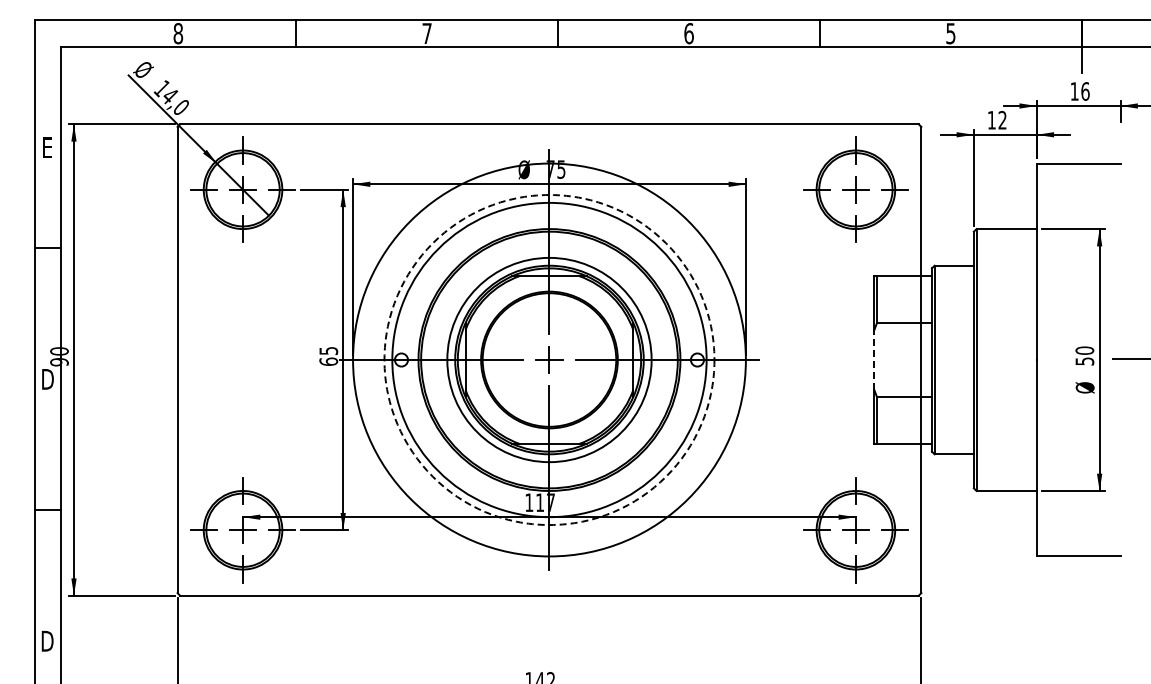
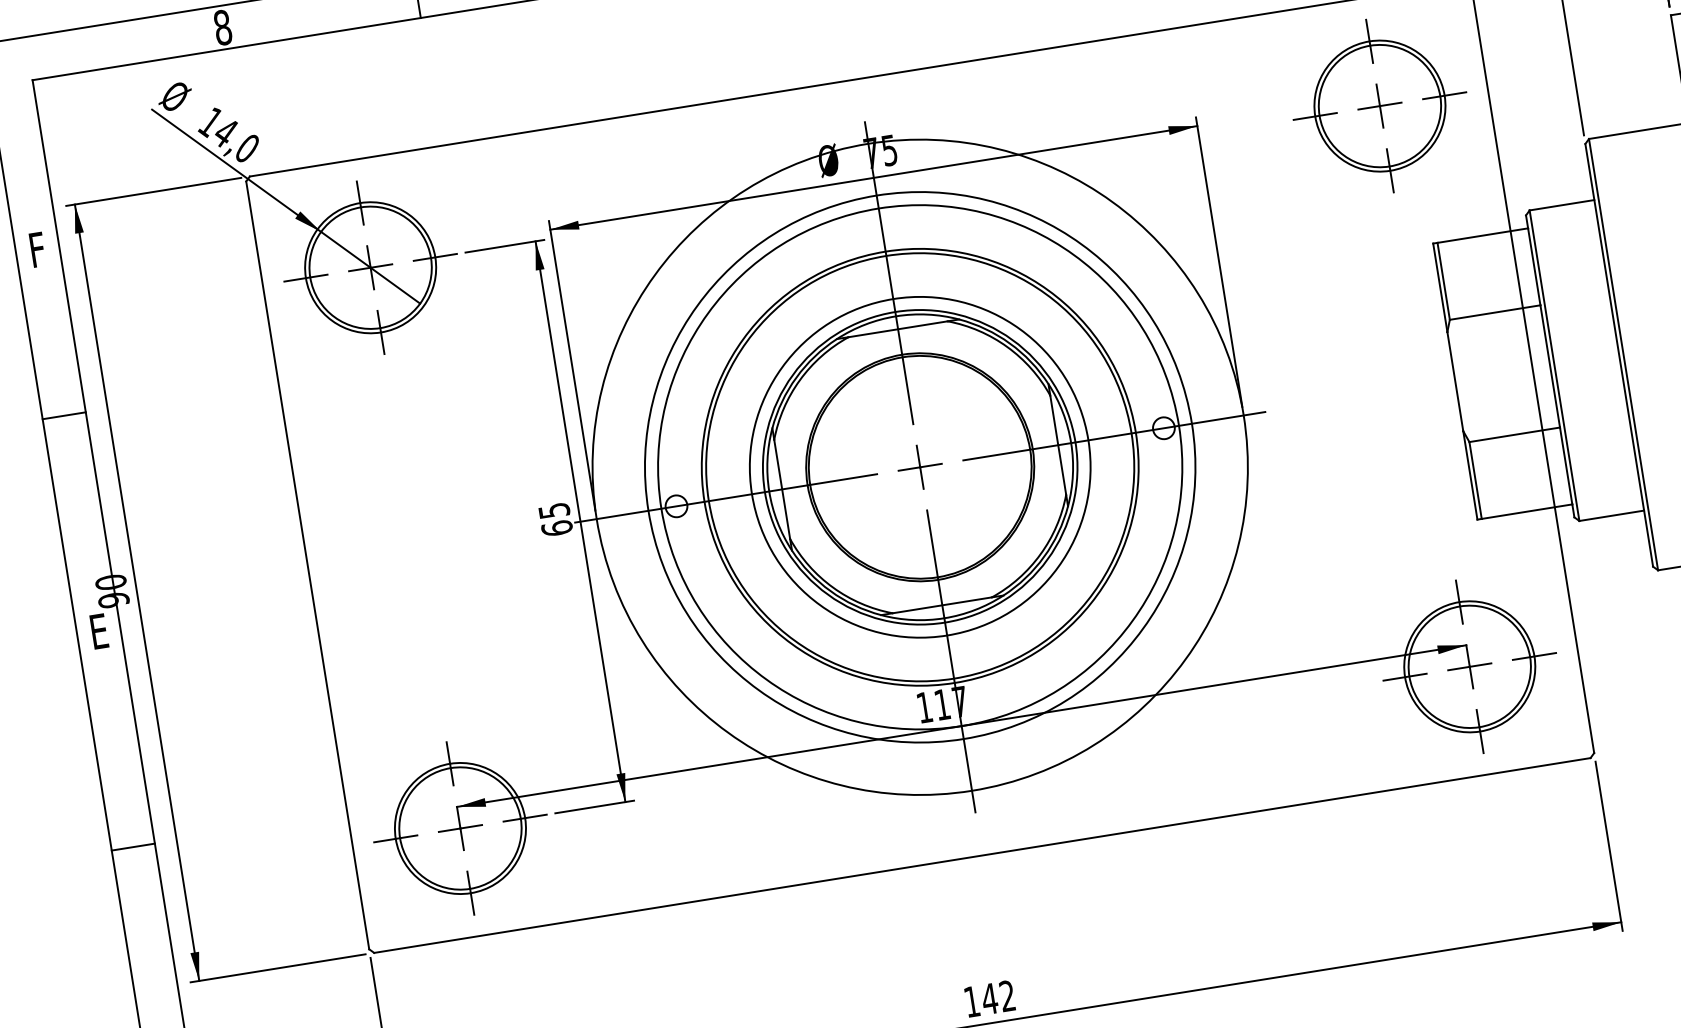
text: (47, 147) -> (37, 249), E -> F
line: (874, 359) -> (1455, 380), dashed -> solid
circle: (549, 360) -> (920, 468), dashed -> solid
text: (47, 379) -> (98, 631), D -> E

